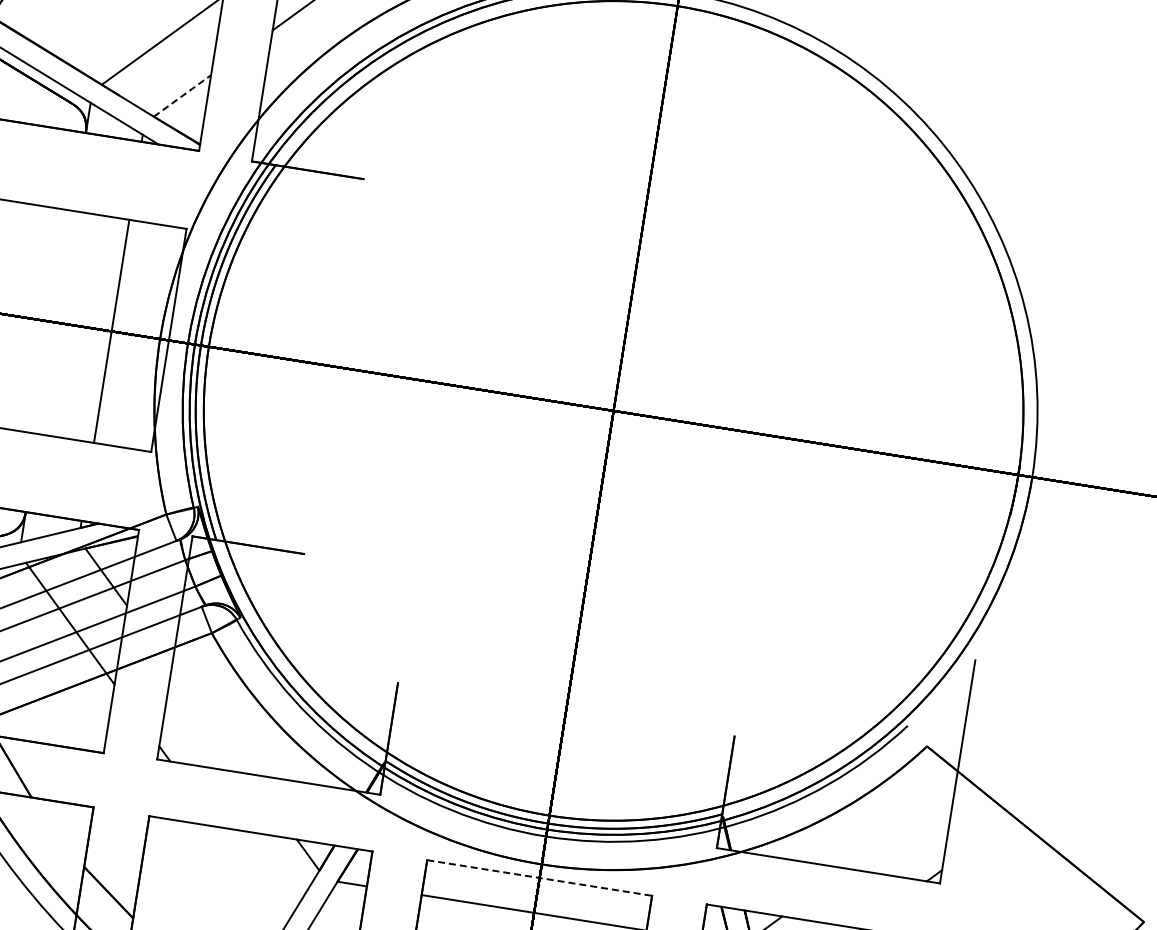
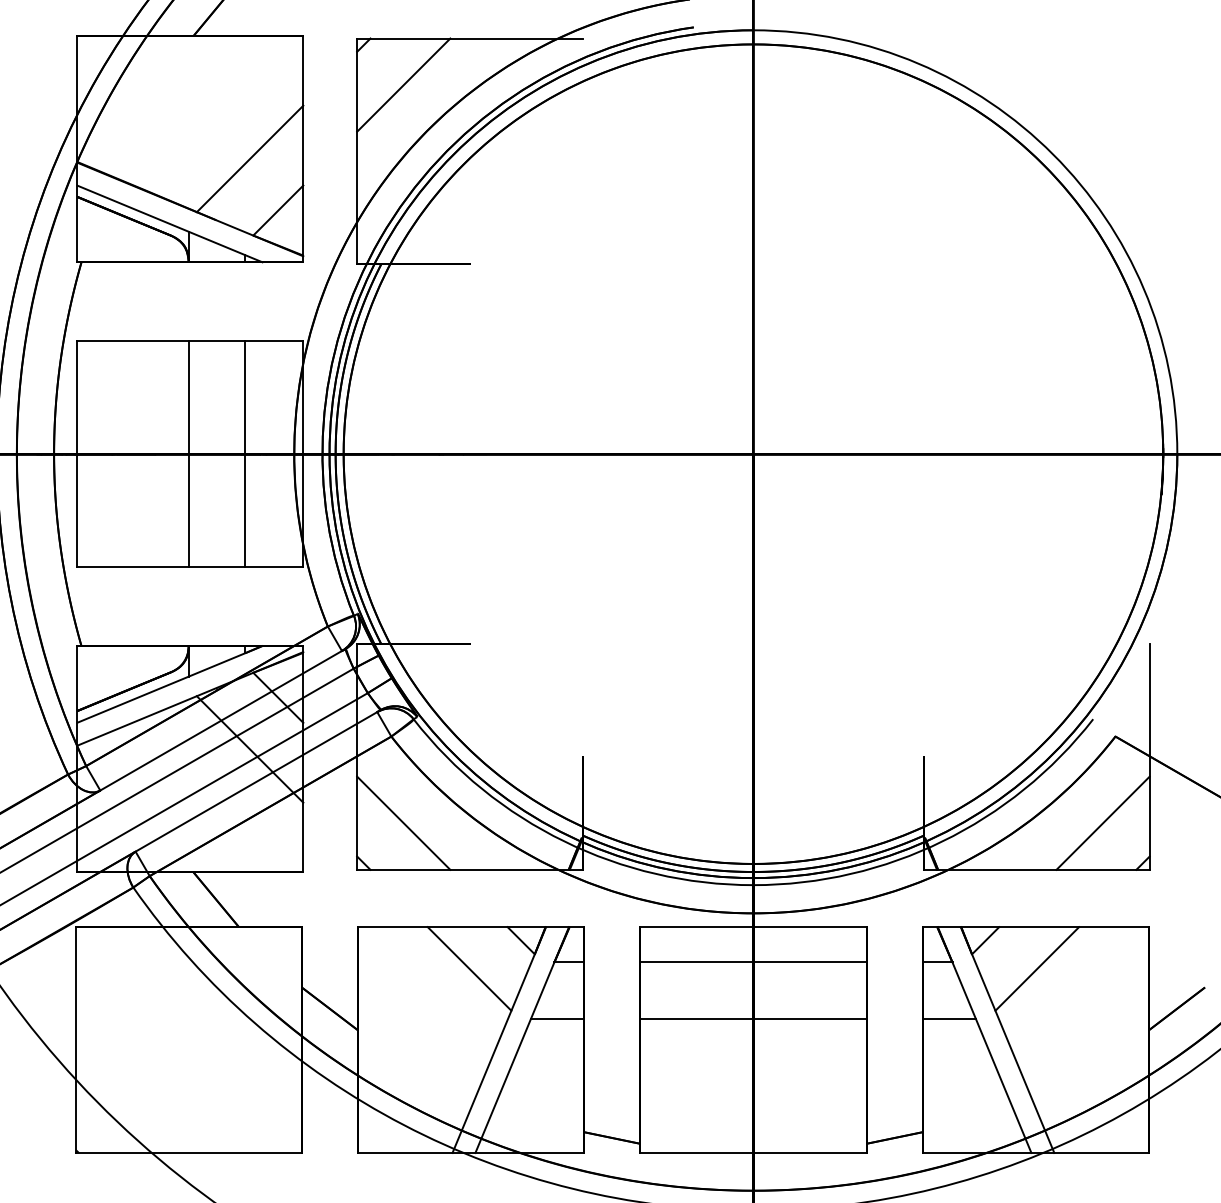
line: (182, 95) -> (278, 210), dashed -> solid
line: (55, 322) -> (188, 454), added
line: (210, 719) -> (403, 822), added
line: (900, 829) -> (1102, 822), added
line: (252, 874) -> (469, 968), added
line: (539, 878) -> (753, 927), dashed -> solid

